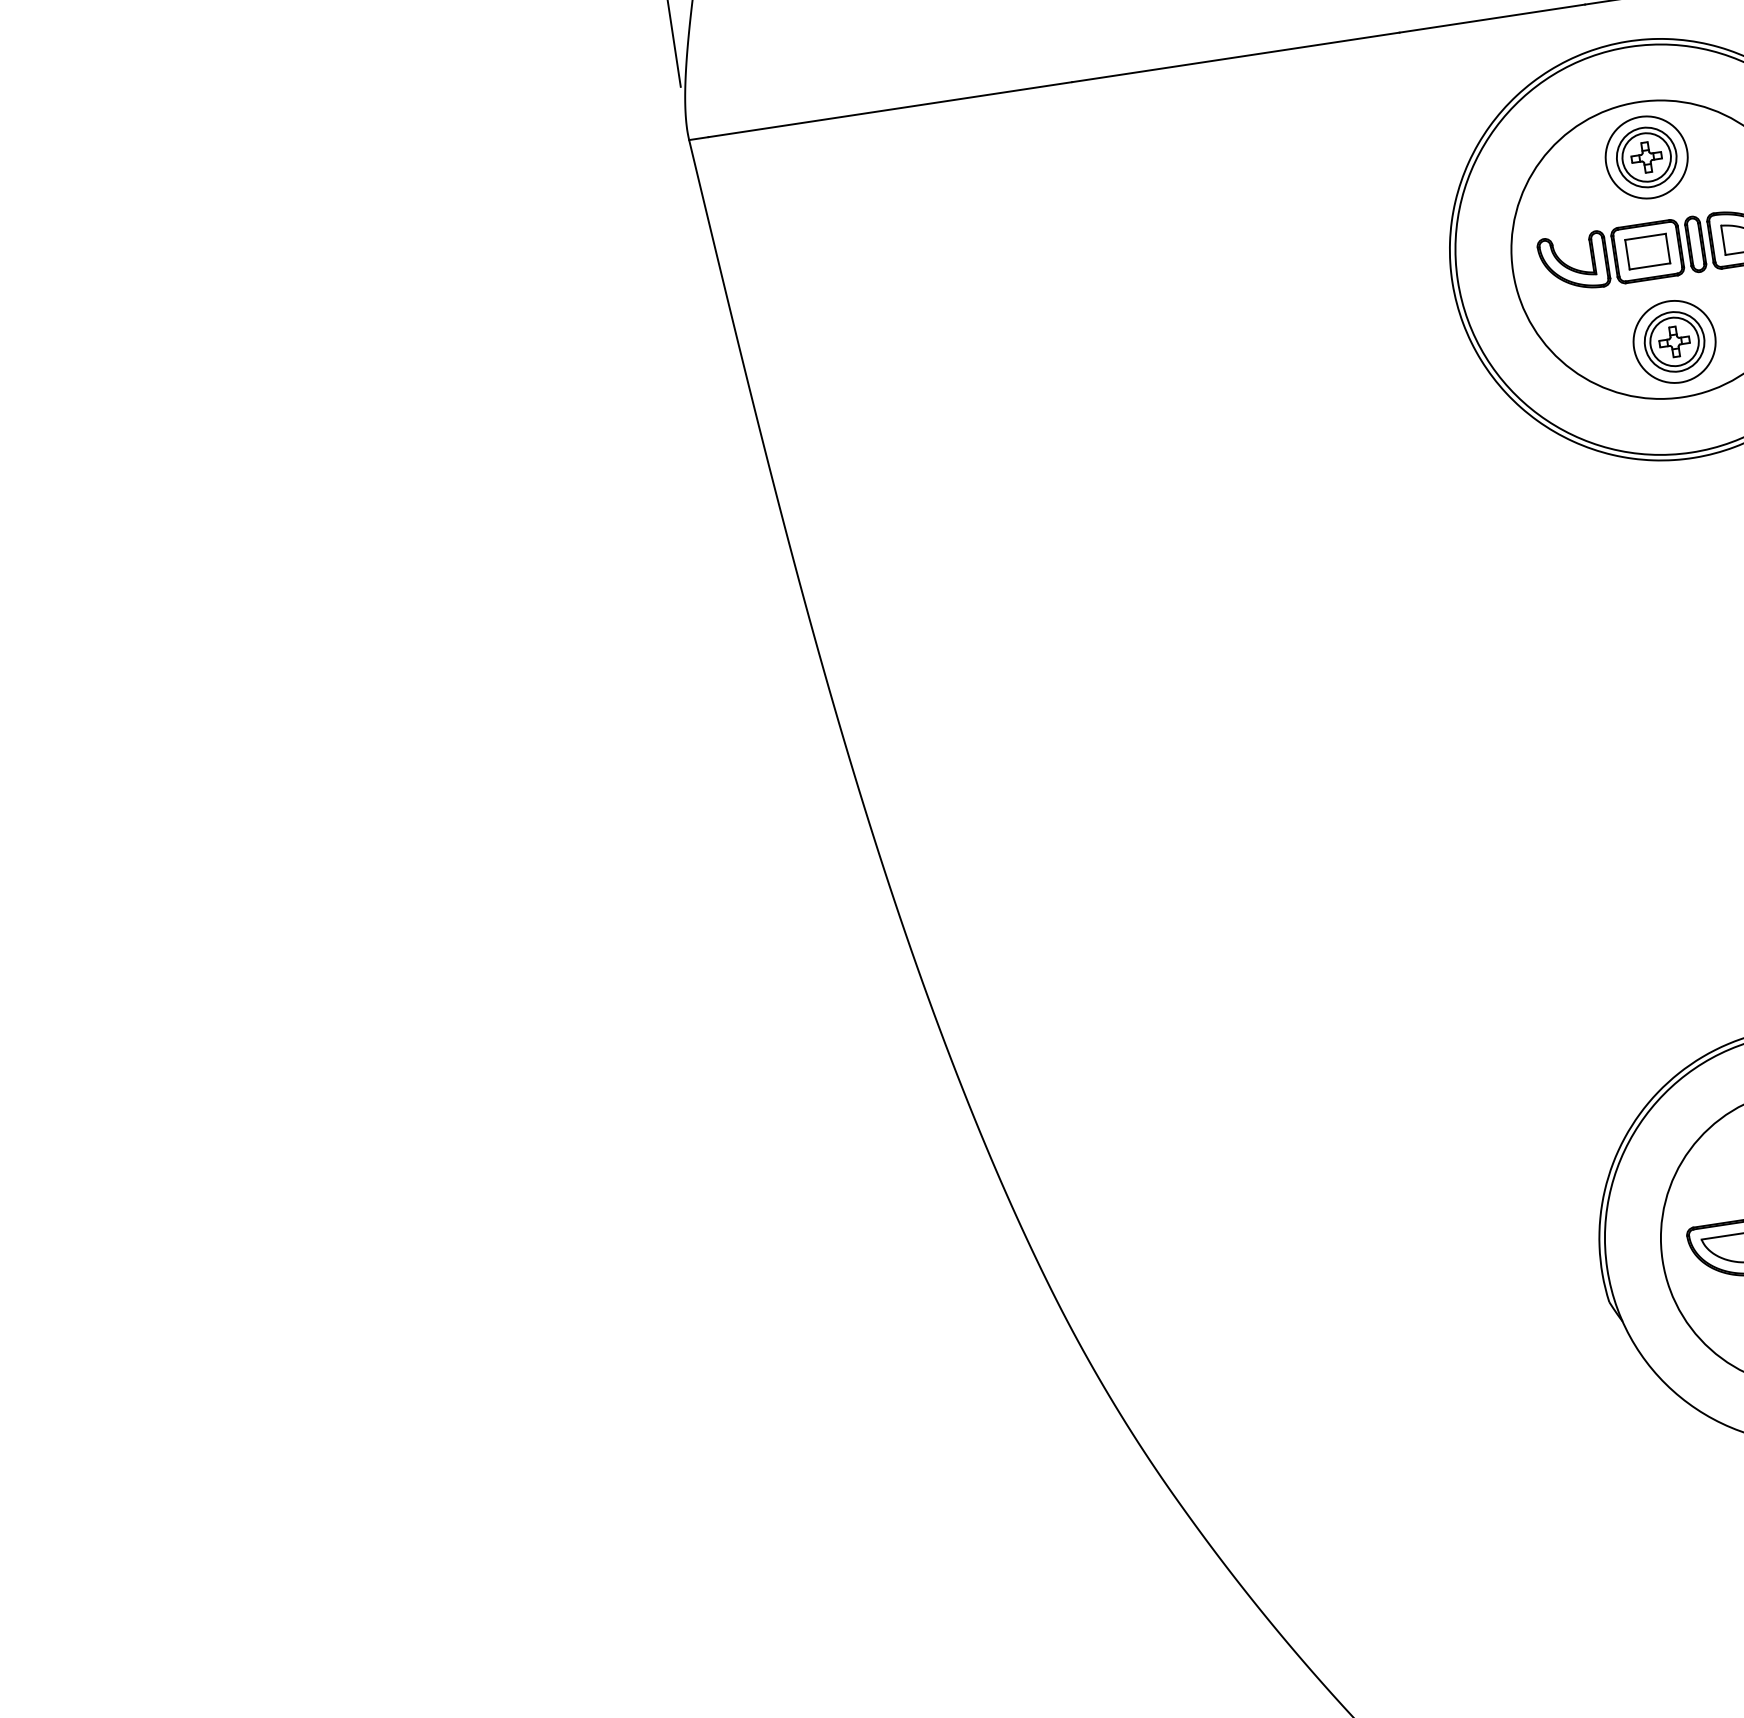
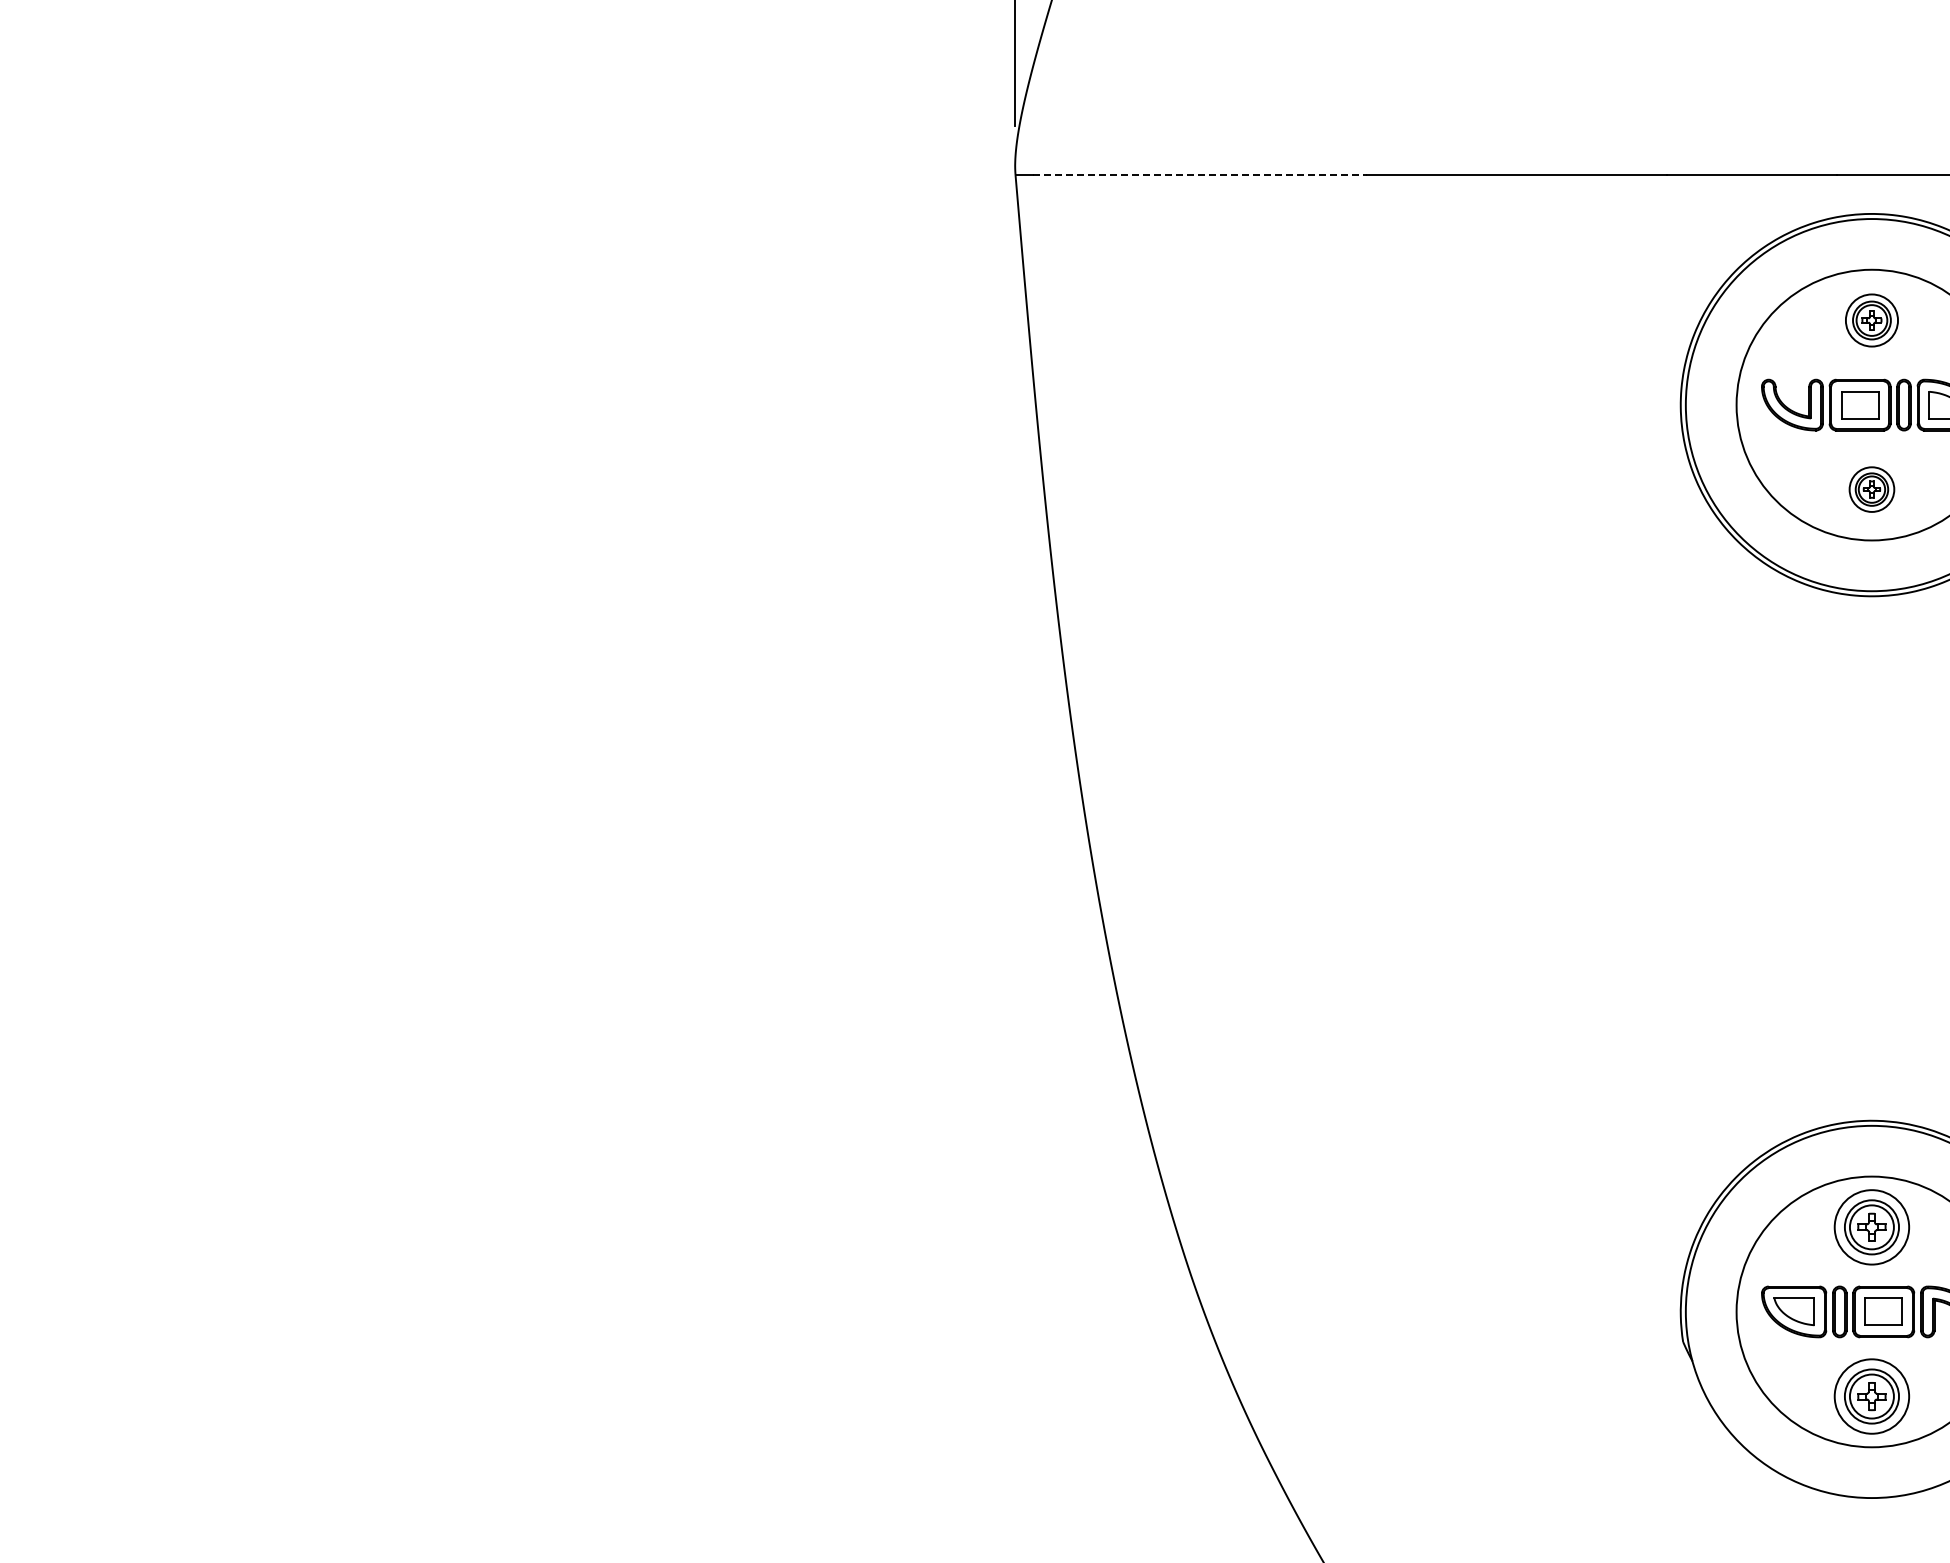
line: (890, 110) -> (1200, 175), solid -> dashed
part: (1646, 157) -> (1871, 320), size x0.7
part: (1674, 341) -> (1871, 489), size x0.6

